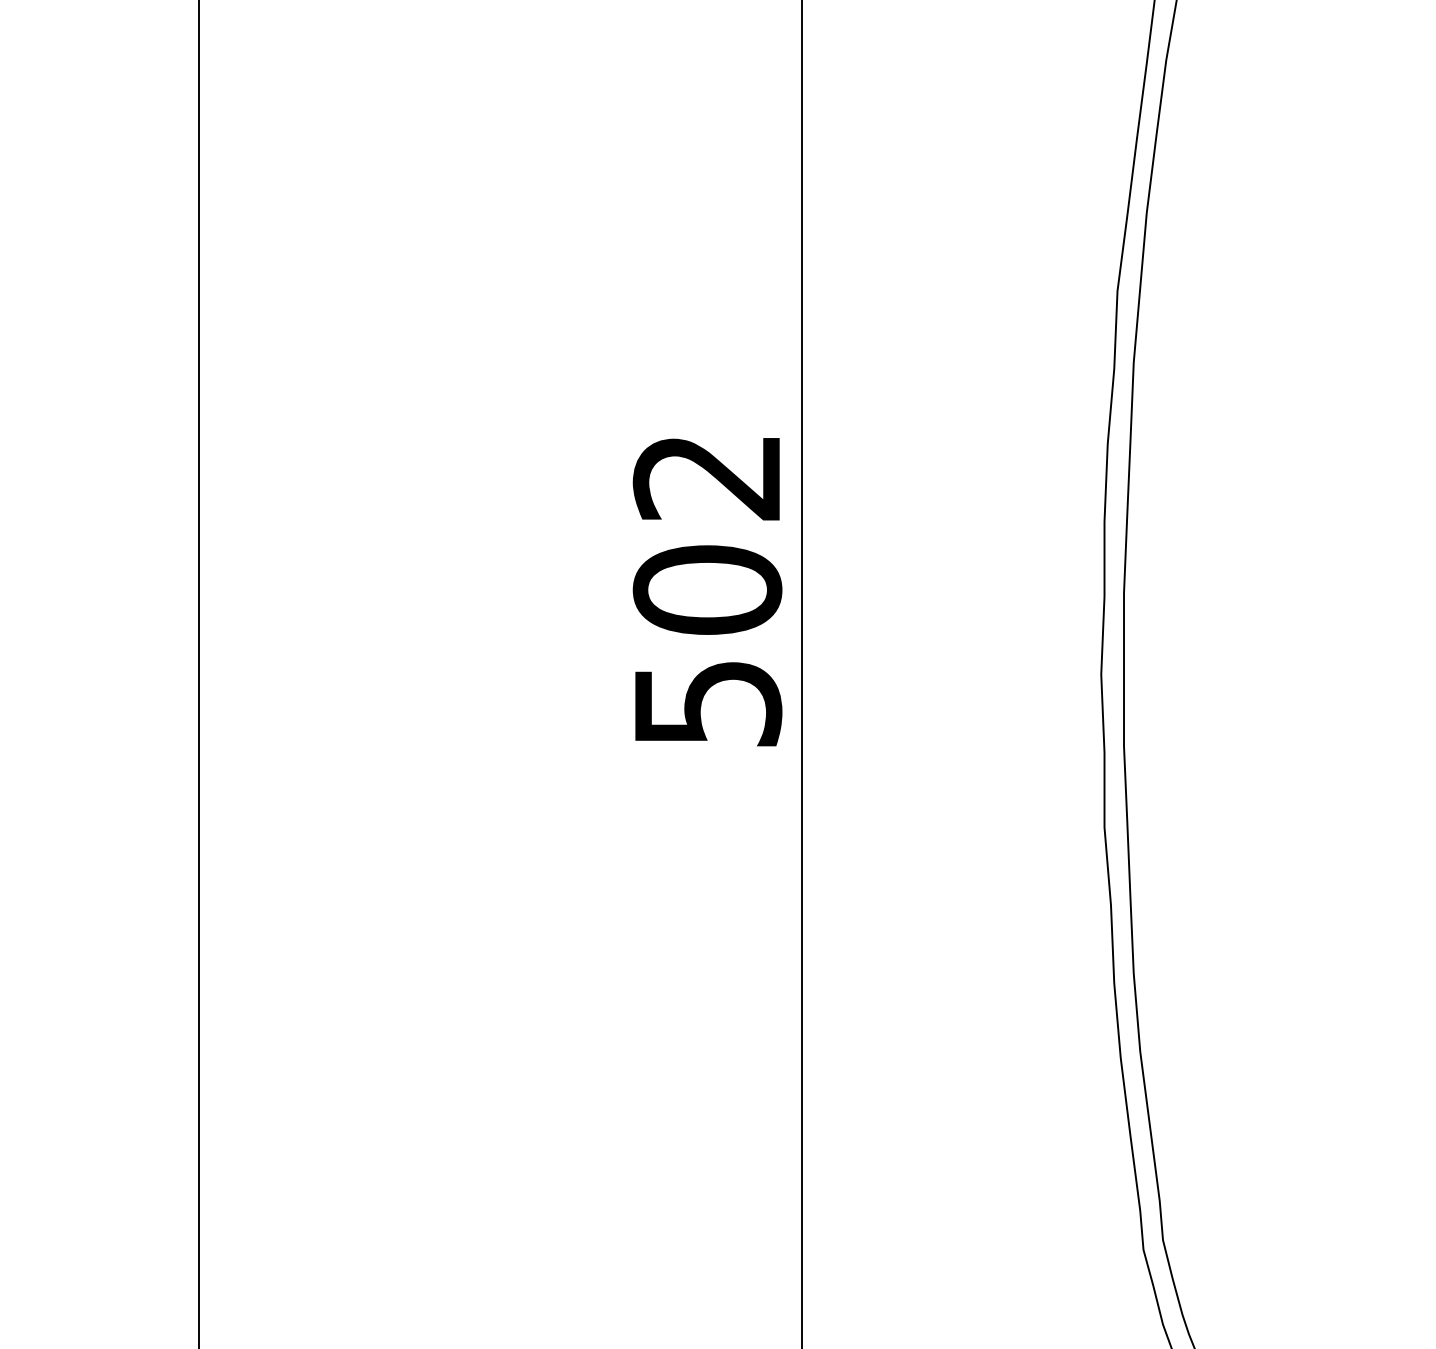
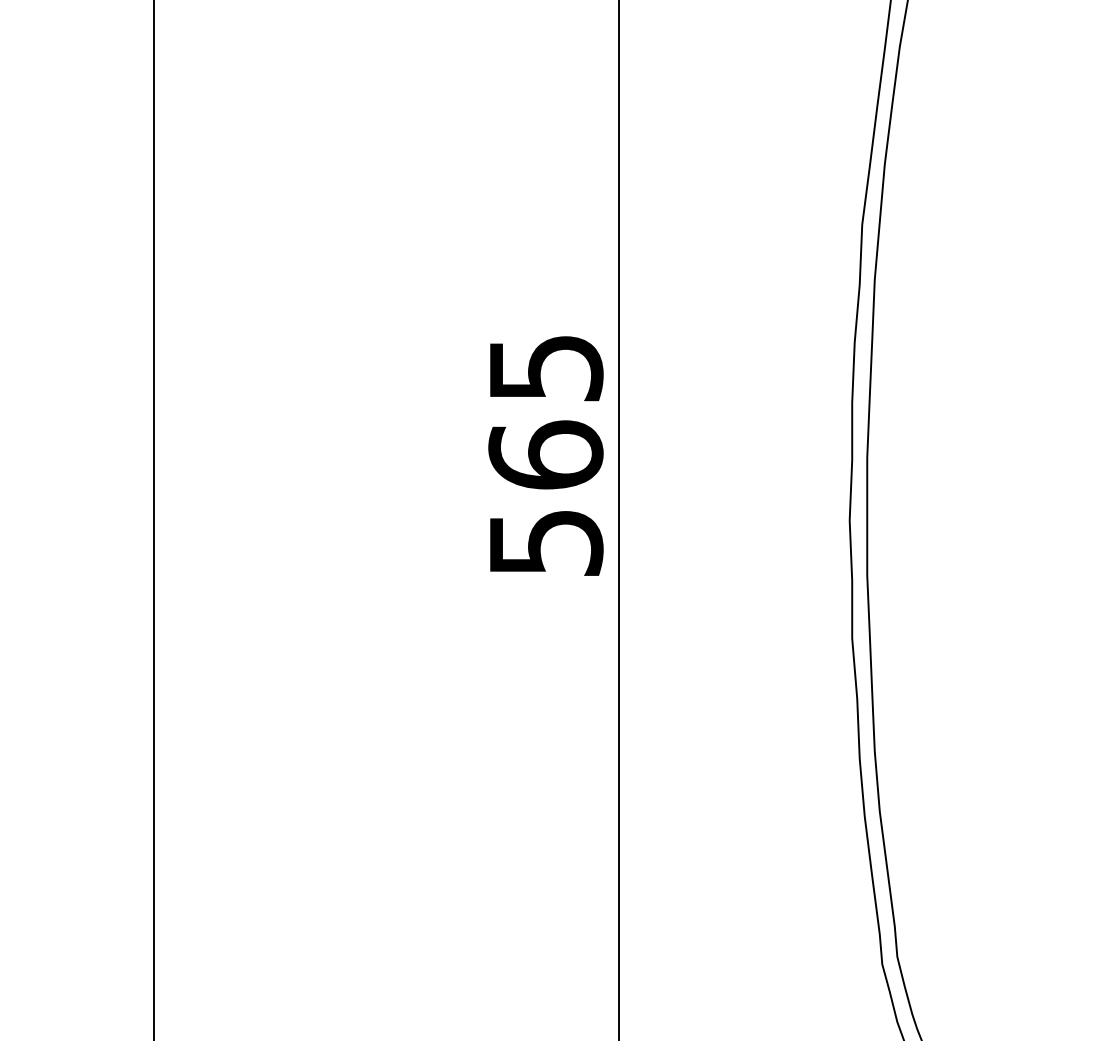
text: (706, 534) -> (545, 412), 502 -> 565

